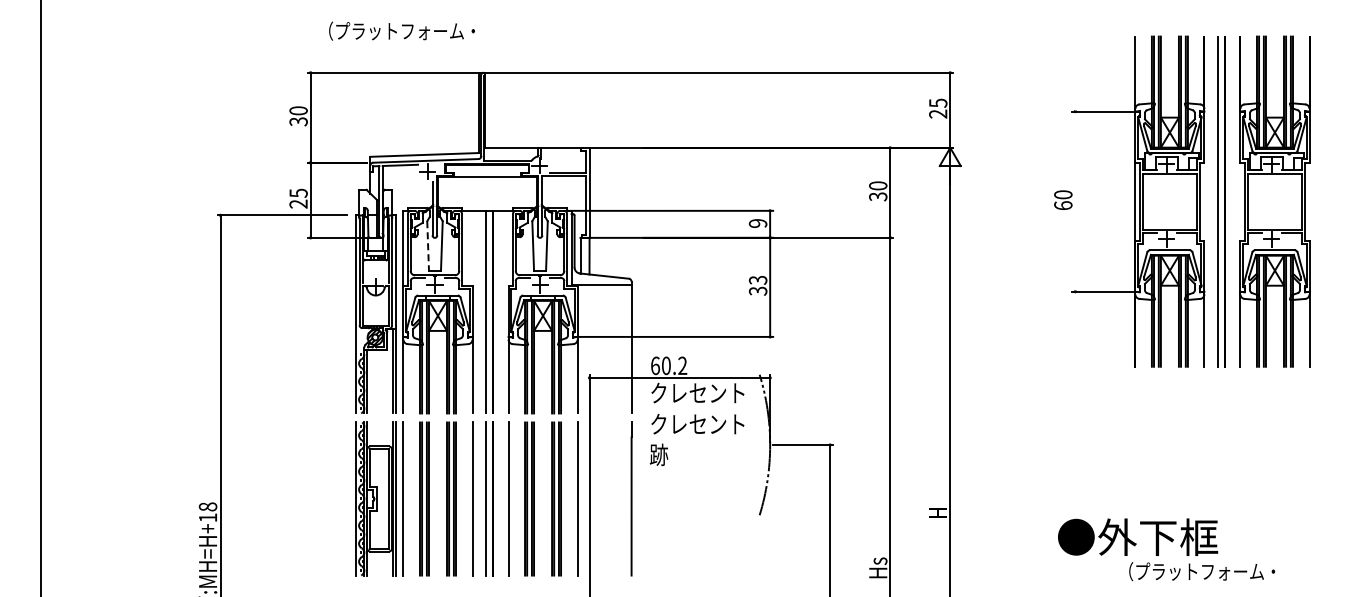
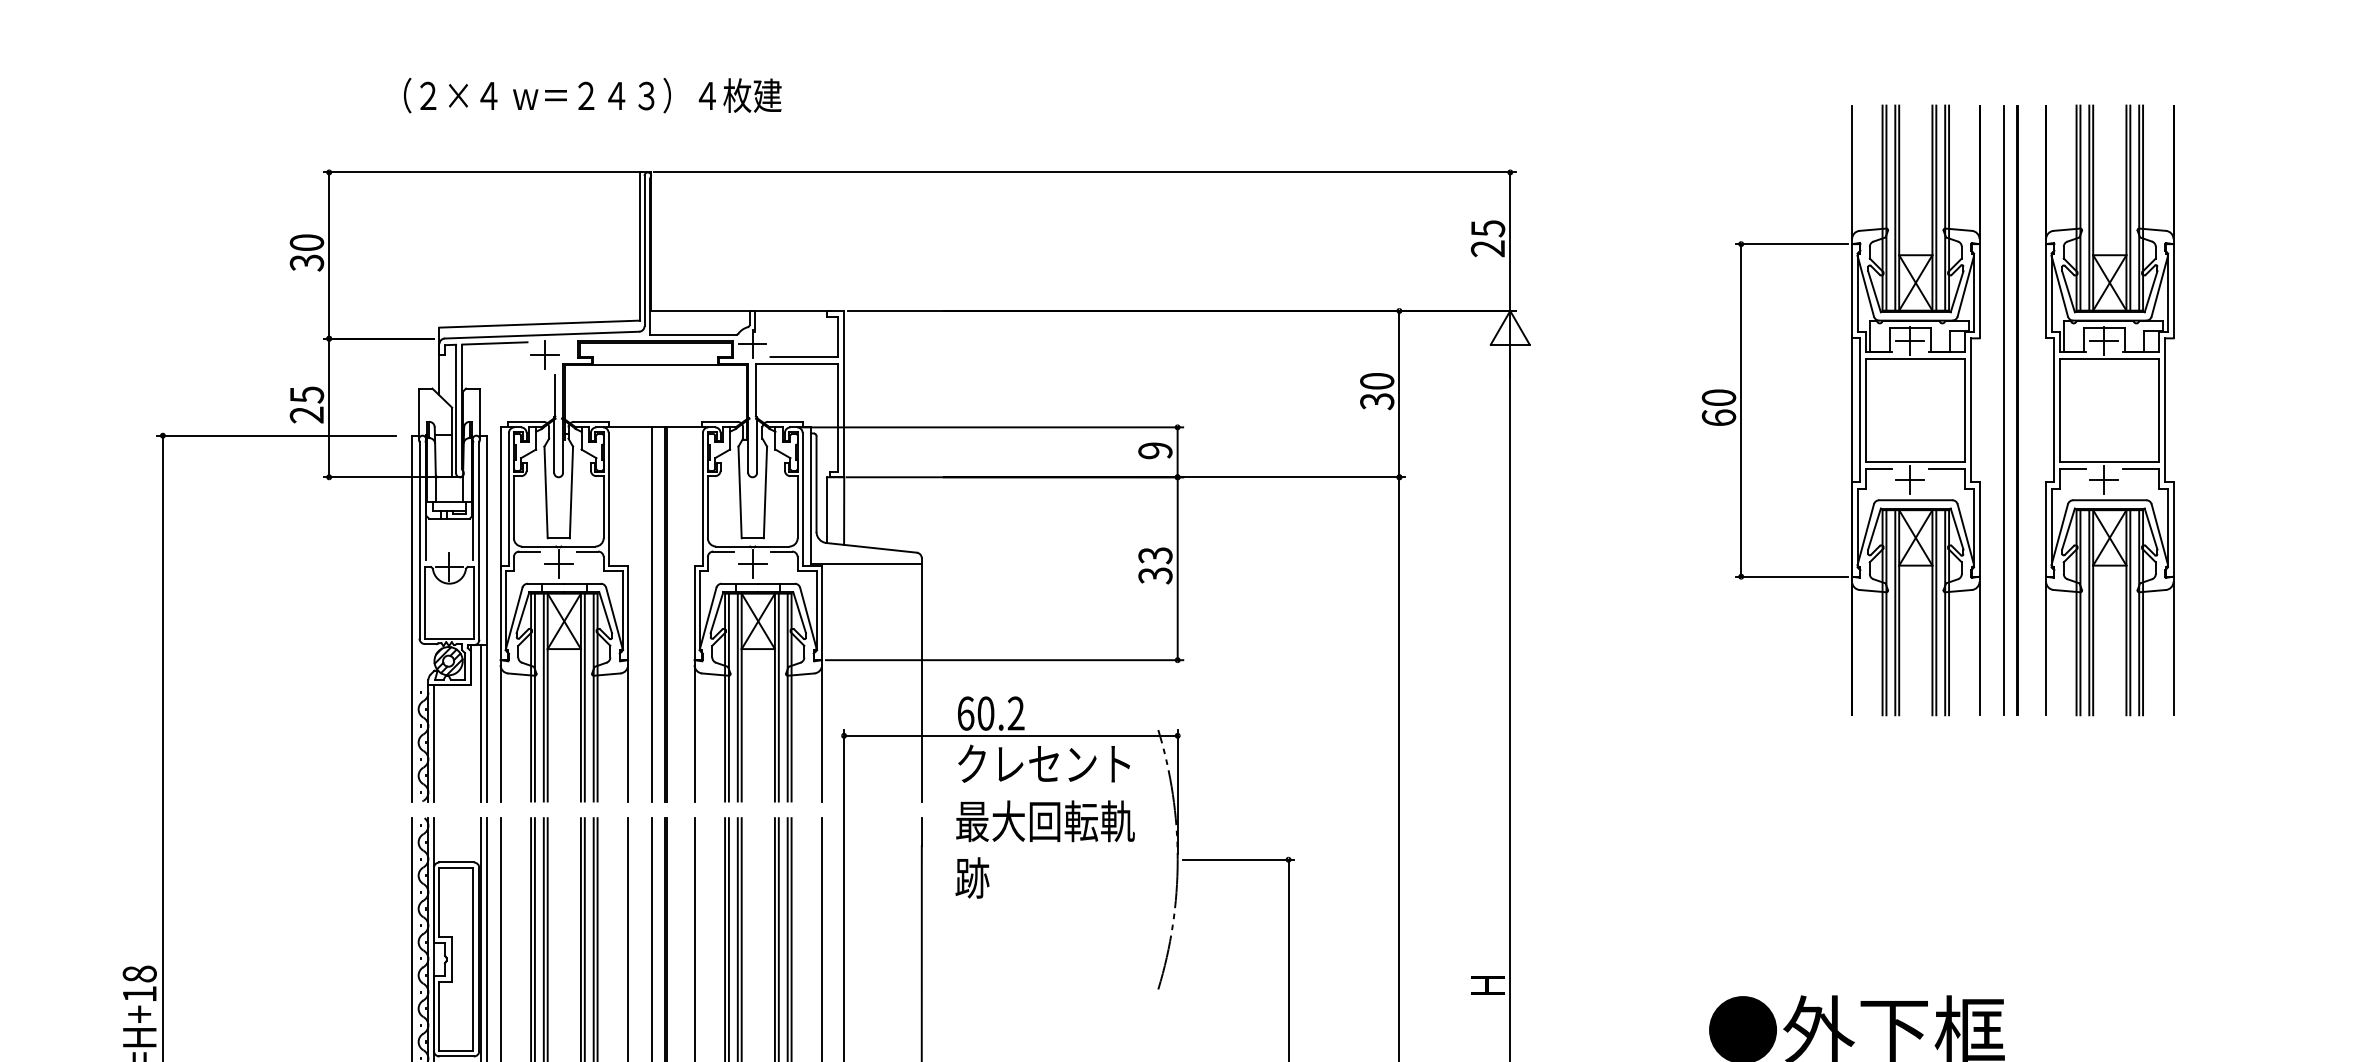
text: (442, 30) -> (572, 94), （プラットフォーム・ -> （２×４ ｗ＝２４３）４枚建
line: (1075, 201) -> (1741, 410), added
line: (428, 246) -> (546, 493), dashed -> solid
text: (698, 423) -> (1045, 820), クレセント -> 最大回転軌

